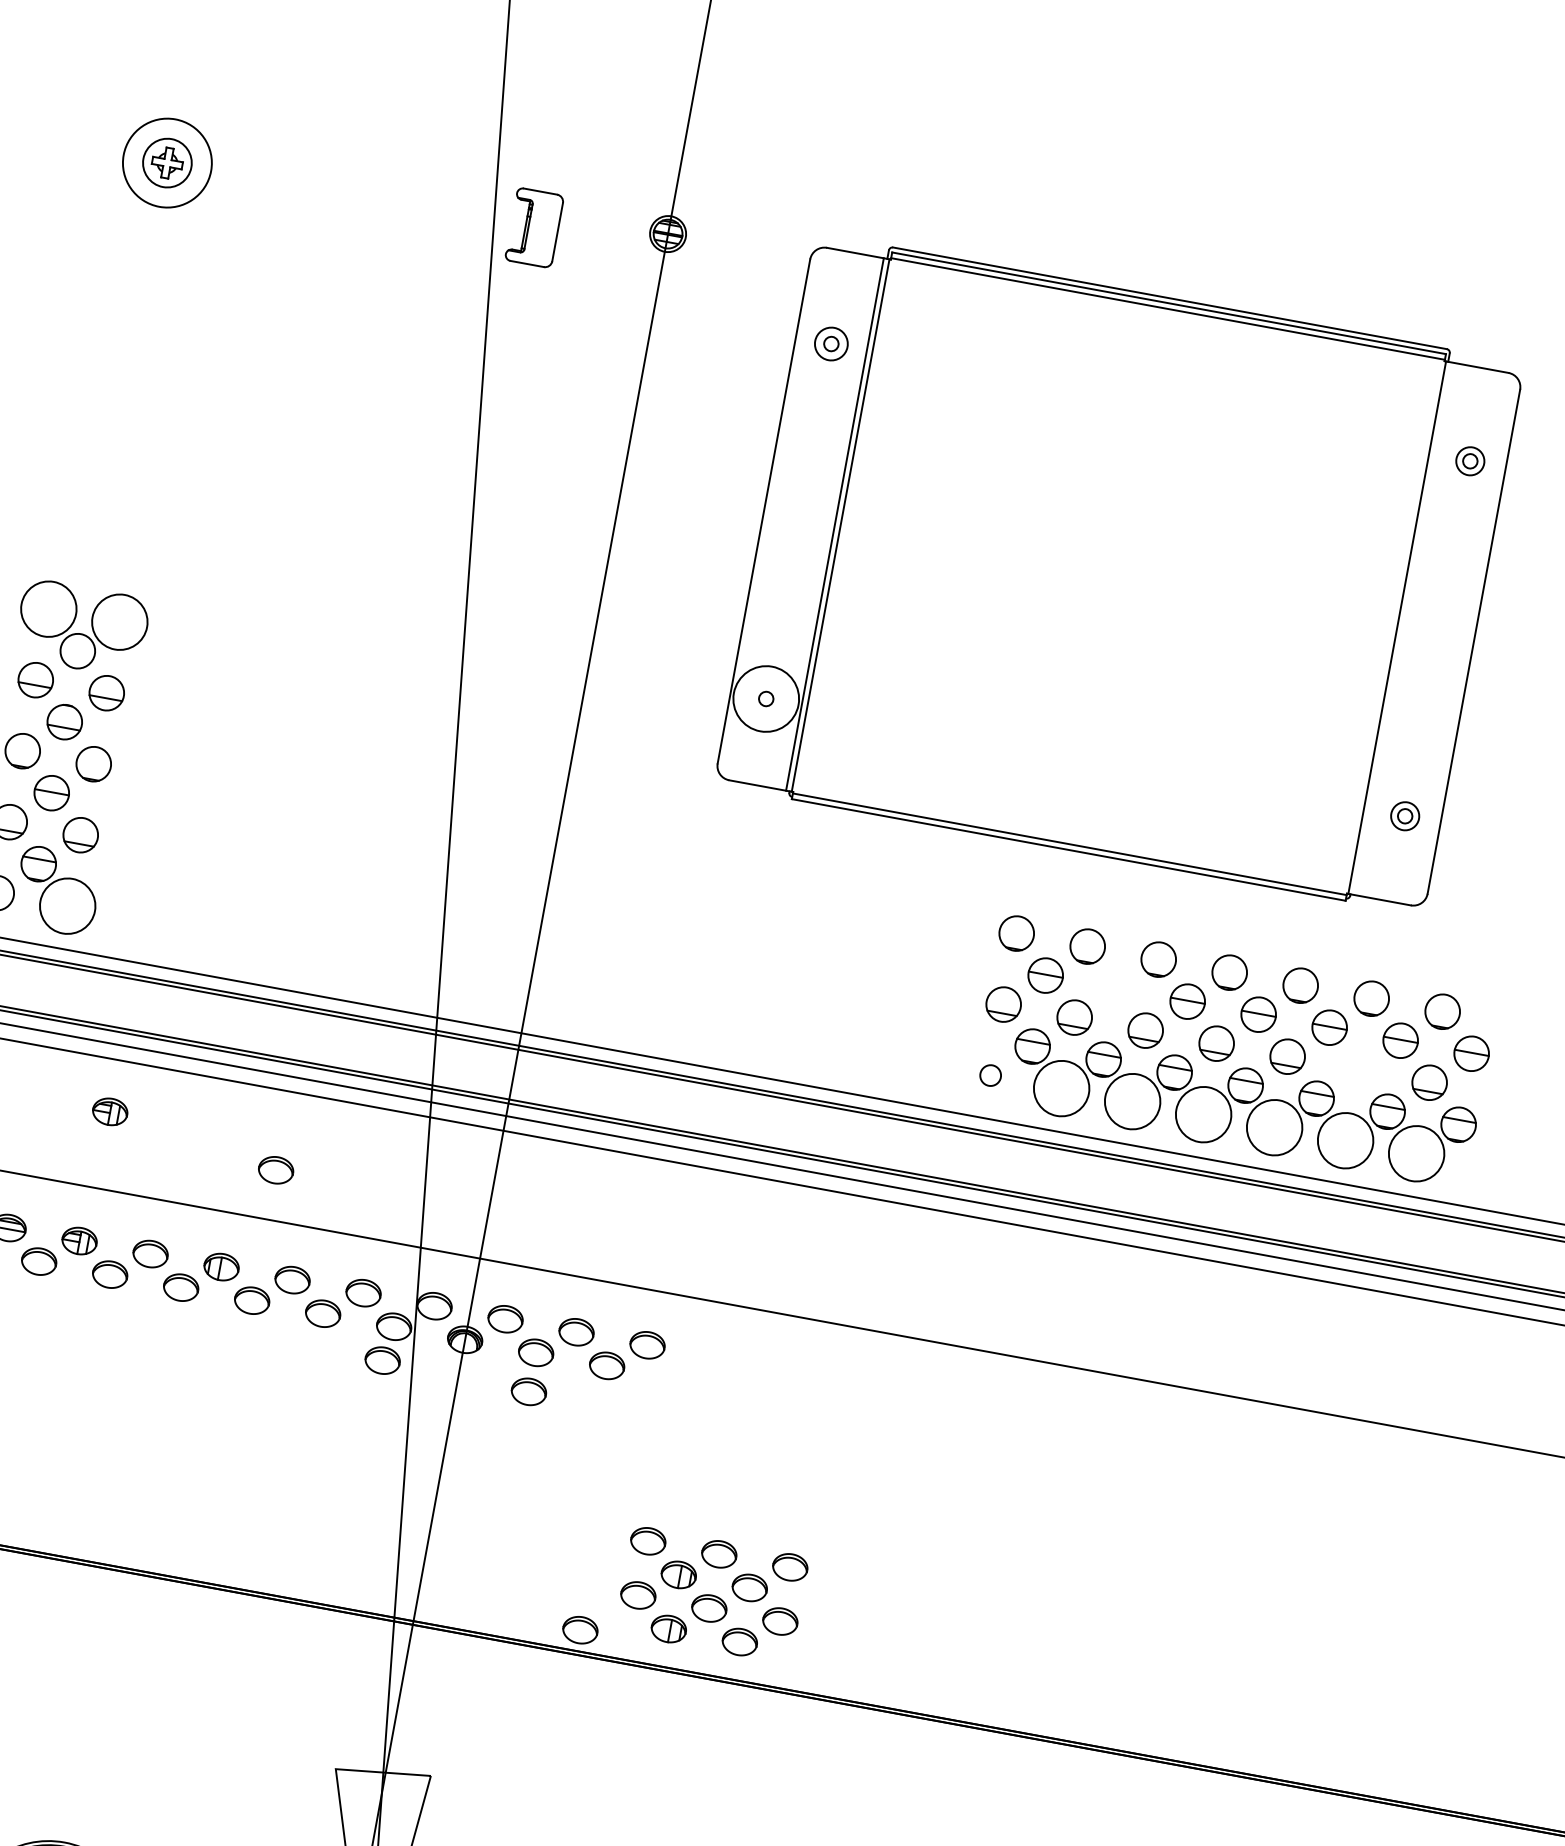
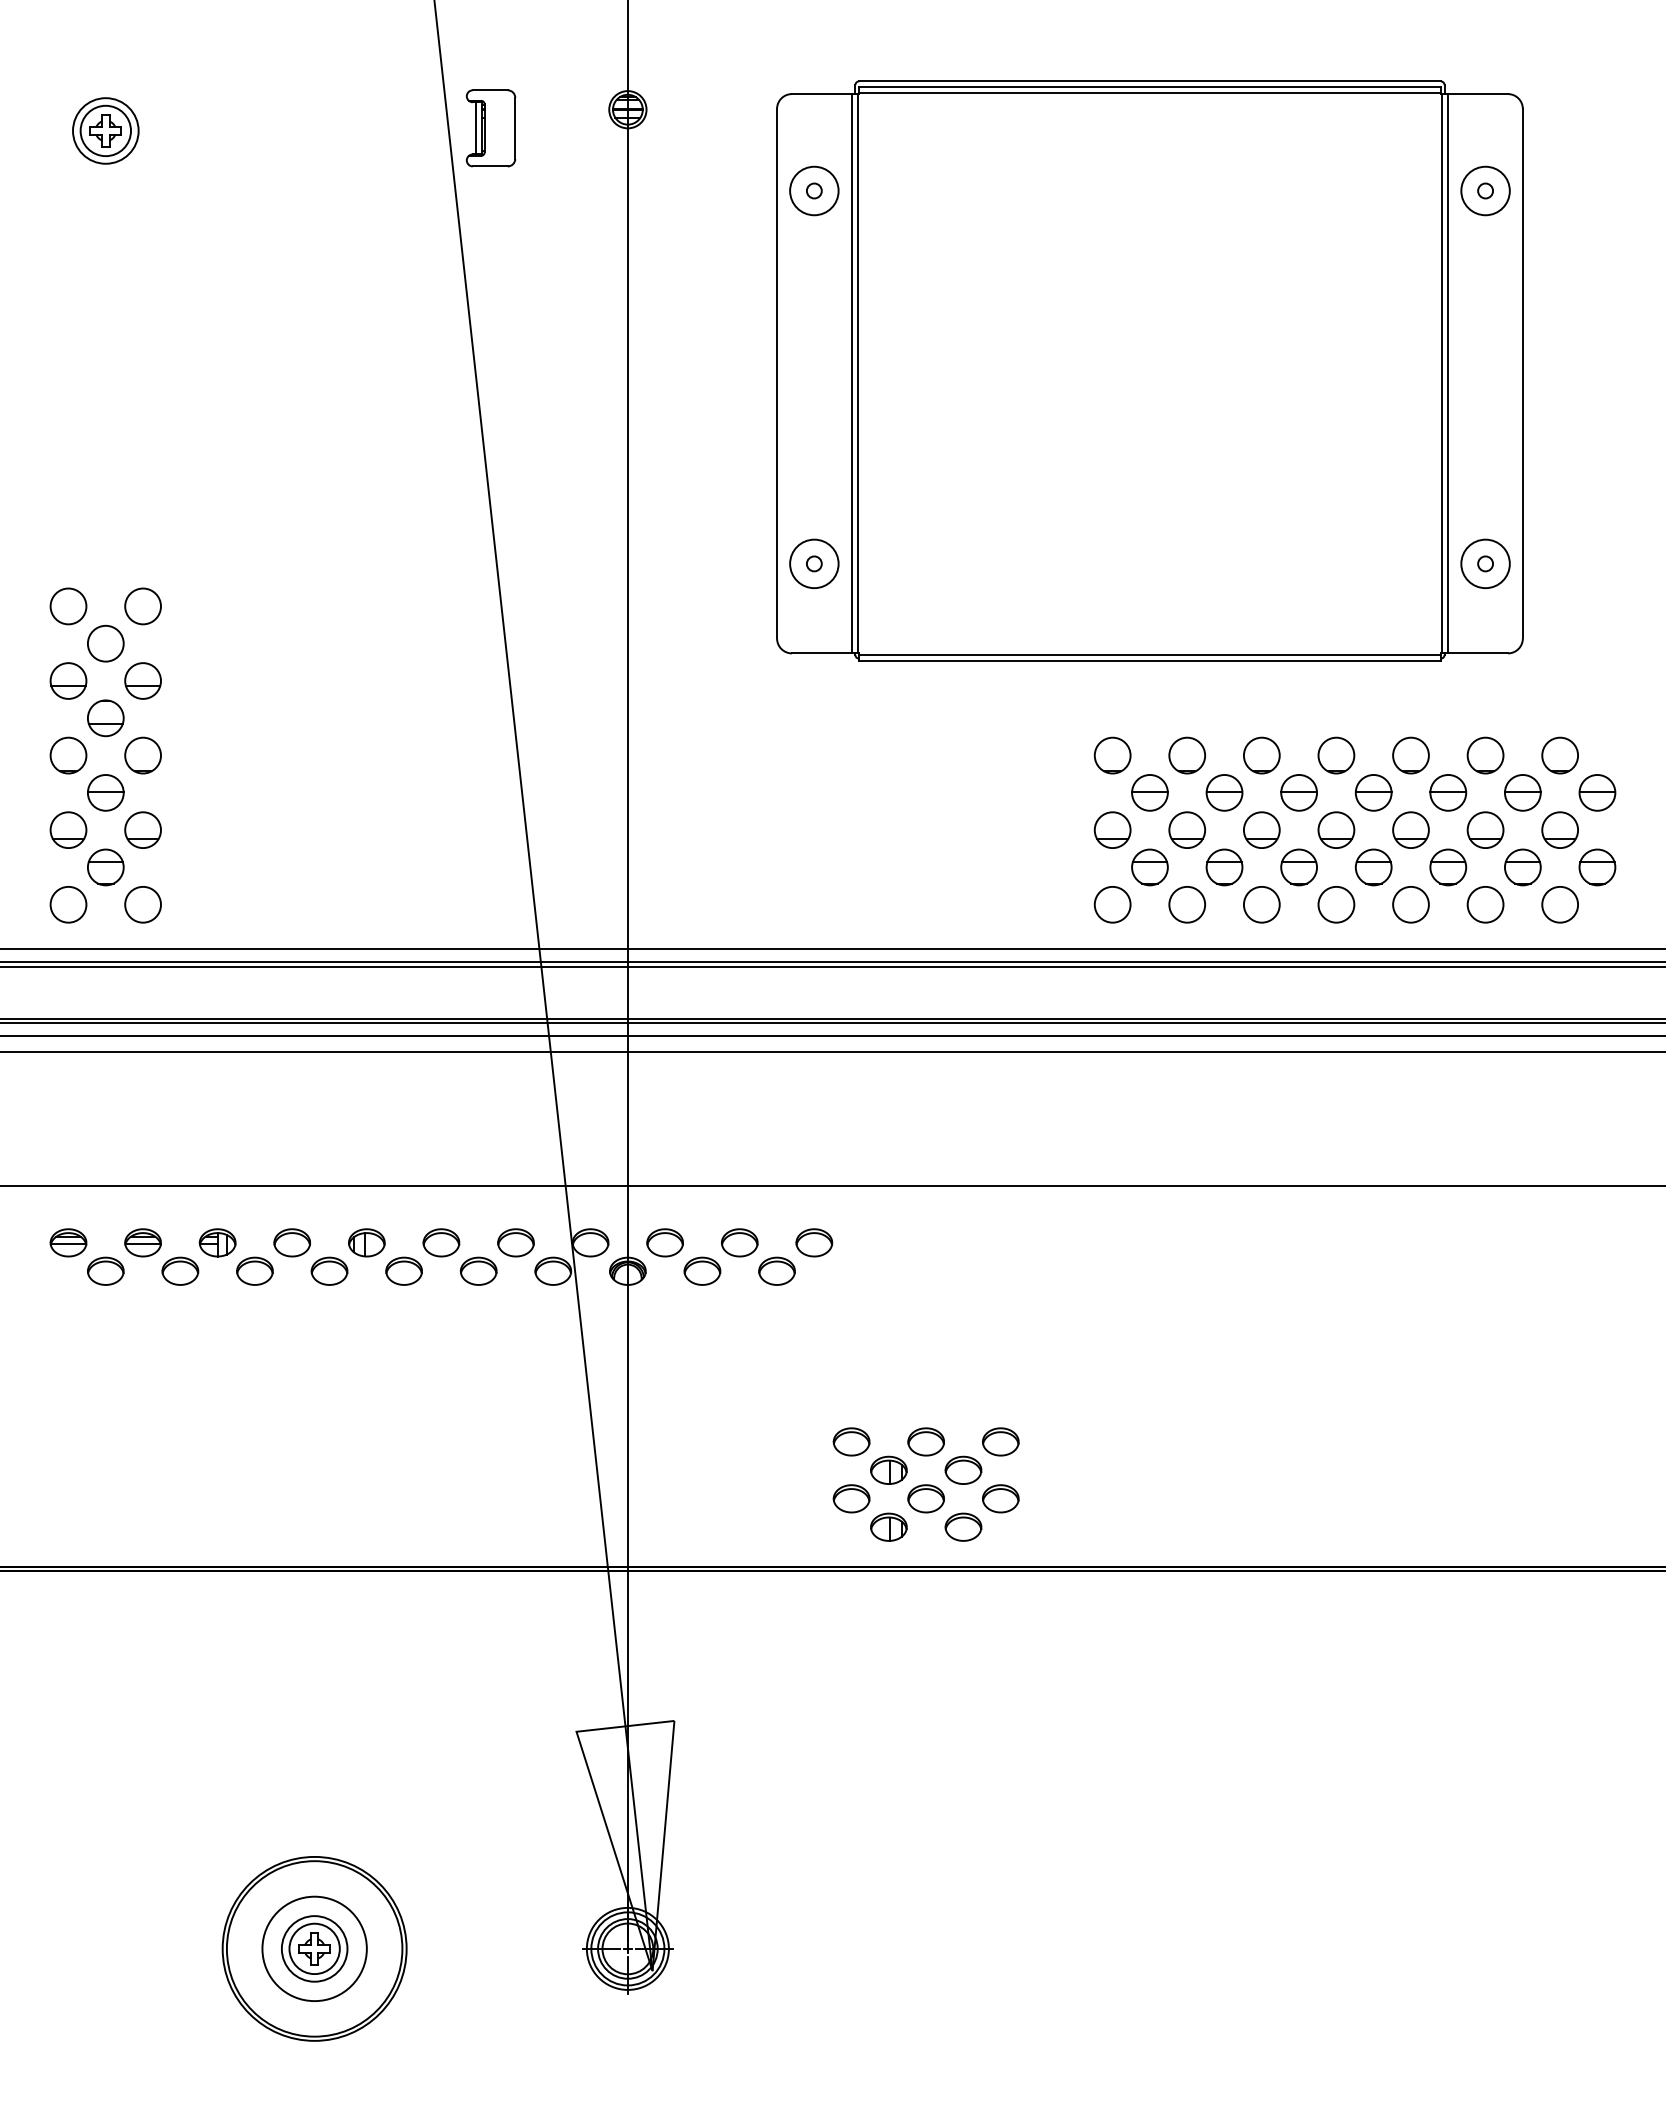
circle: (167, 162) -> (105, 130), size x0.71
line: (519, 225) -> (475, 128), added
circle: (831, 343) -> (814, 190), size x1.43
circle: (1470, 460) -> (1485, 190), size x1.67
circle: (48, 609) -> (68, 606), size x0.62
circle: (120, 622) -> (143, 606), size x0.62
line: (1403, 628) -> (1448, 373), added
circle: (766, 698) -> (814, 563), size x0.71
circle: (1405, 815) -> (1485, 563), size x1.67
circle: (68, 906) -> (143, 904), size x0.62
part: (1116, 988) -> (1224, 792), added
part: (1358, 1069) -> (1485, 829), added
circle: (990, 1075) -> (1112, 904), size x1.67
circle: (1061, 1088) -> (1187, 904), size x0.62
circle: (1132, 1101) -> (1261, 904), size x0.62
part: (110, 1111) -> (224, 1105), removed
circle: (1203, 1114) -> (1336, 904), size x0.62
circle: (1274, 1127) -> (1410, 904), size x0.62
circle: (1345, 1140) -> (1485, 904), size x0.62
circle: (1416, 1153) -> (1560, 904), size x0.62
part: (275, 1169) -> (403, 1133), removed
part: (382, 1360) -> (547, 1307), removed
part: (529, 1391) -> (702, 1311), removed
part: (579, 1629) -> (798, 1544), removed

